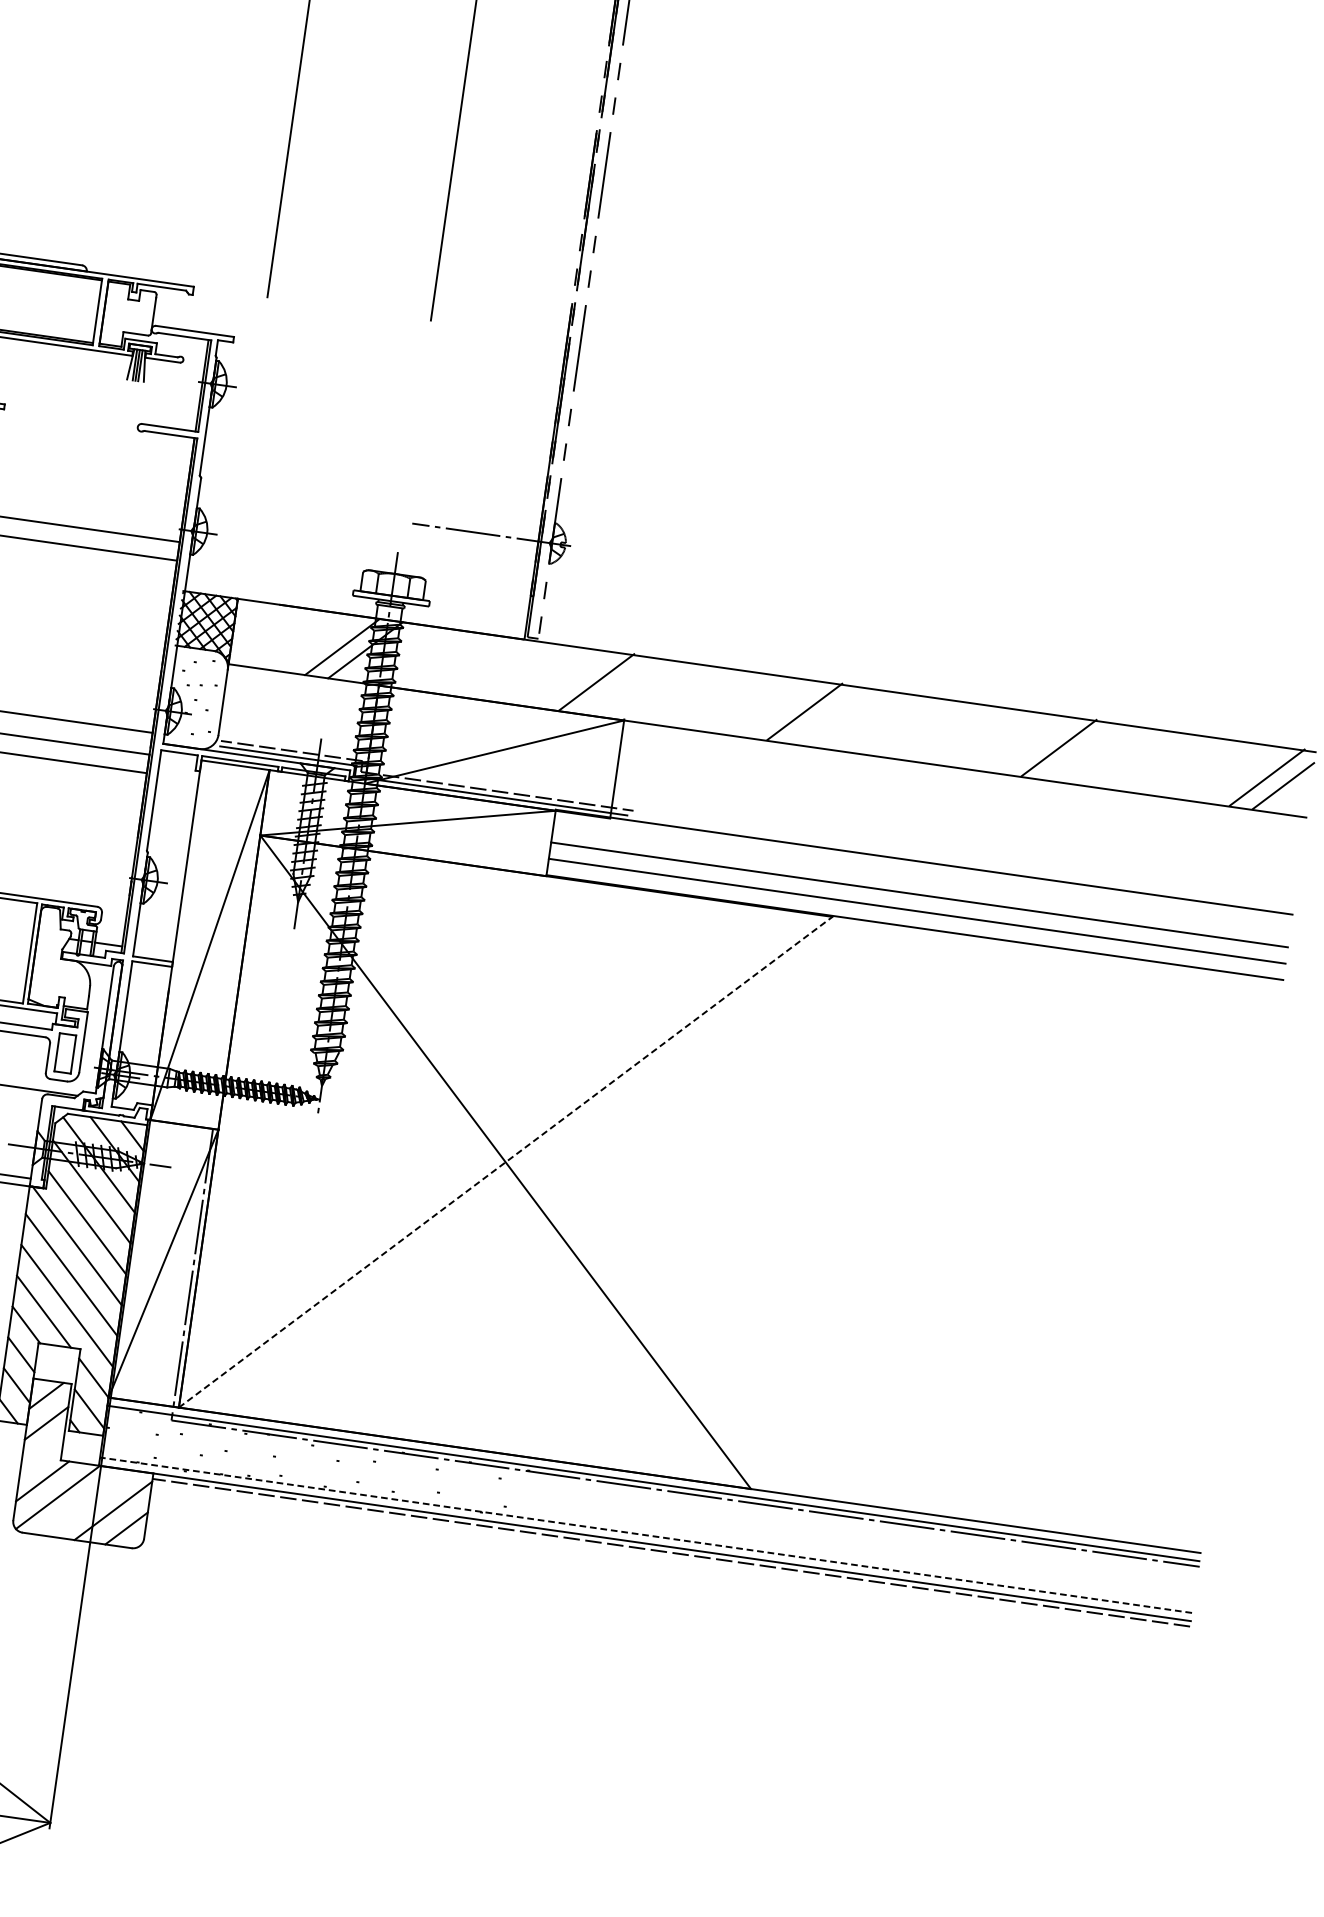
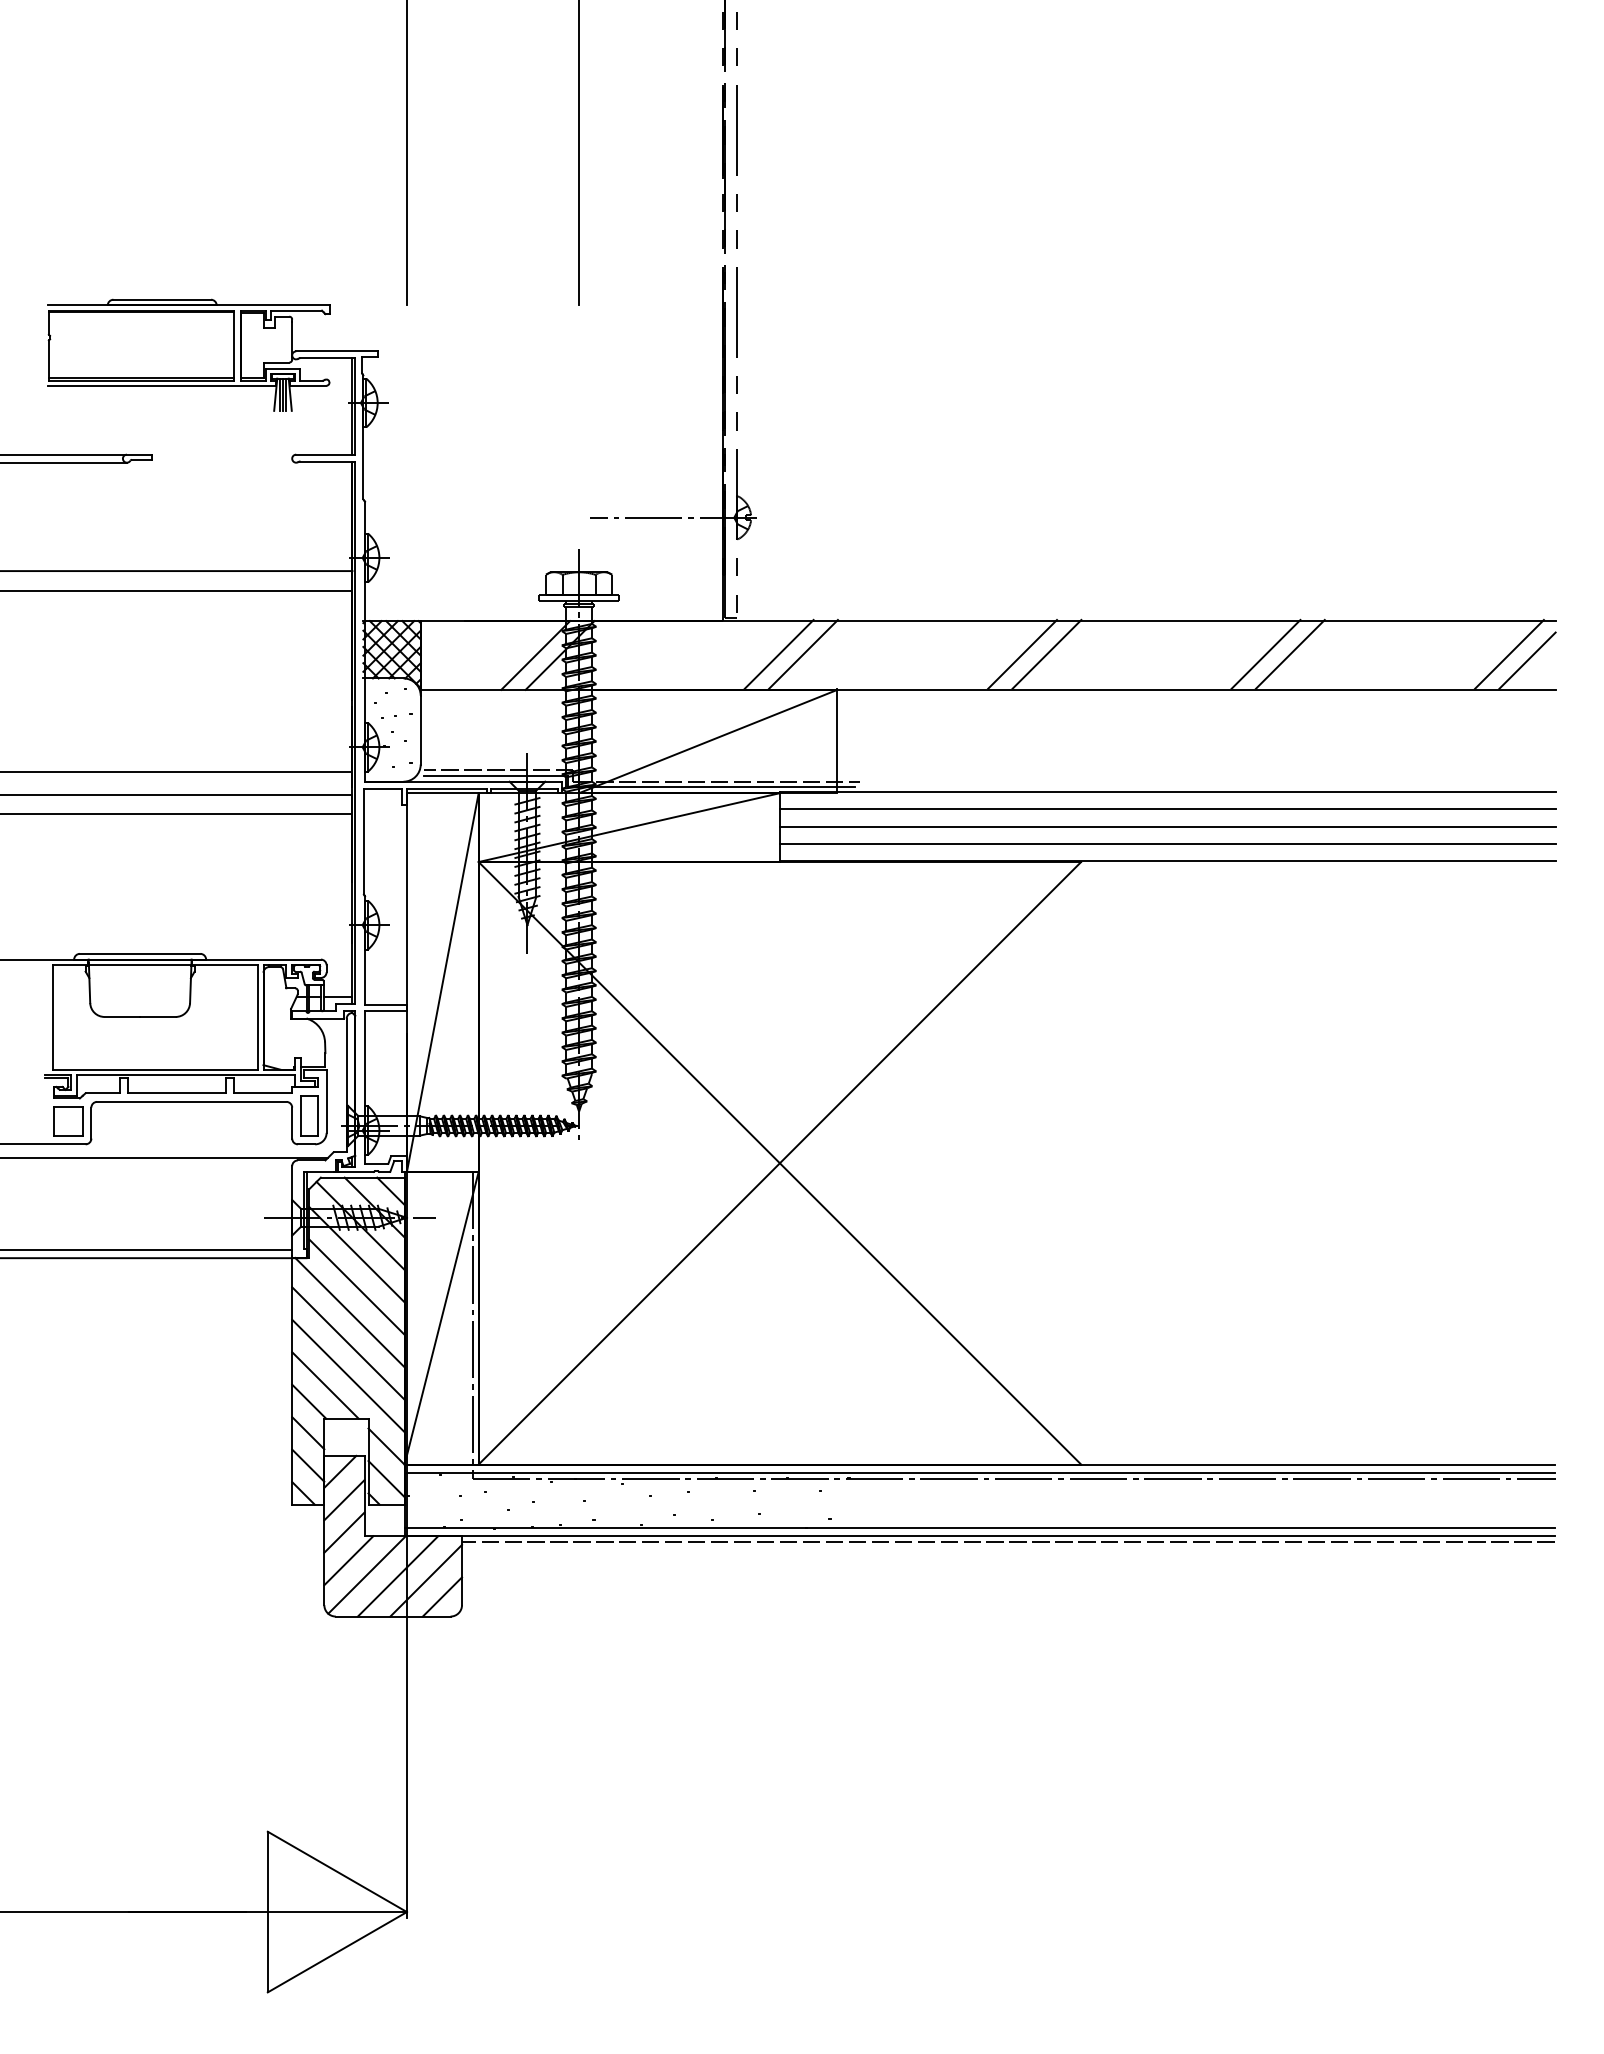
line: (573, 677) -> (778, 653), added
line: (827, 714) -> (1046, 653), added
line: (1035, 743) -> (1265, 653), added
line: (921, 878) -> (1167, 809), added
line: (506, 1161) -> (780, 1162), dashed -> solid
line: (42, 1454) -> (344, 1532), added
line: (86, 1502) -> (397, 1576), added
line: (646, 1535) -> (979, 1527), dashed -> solid

